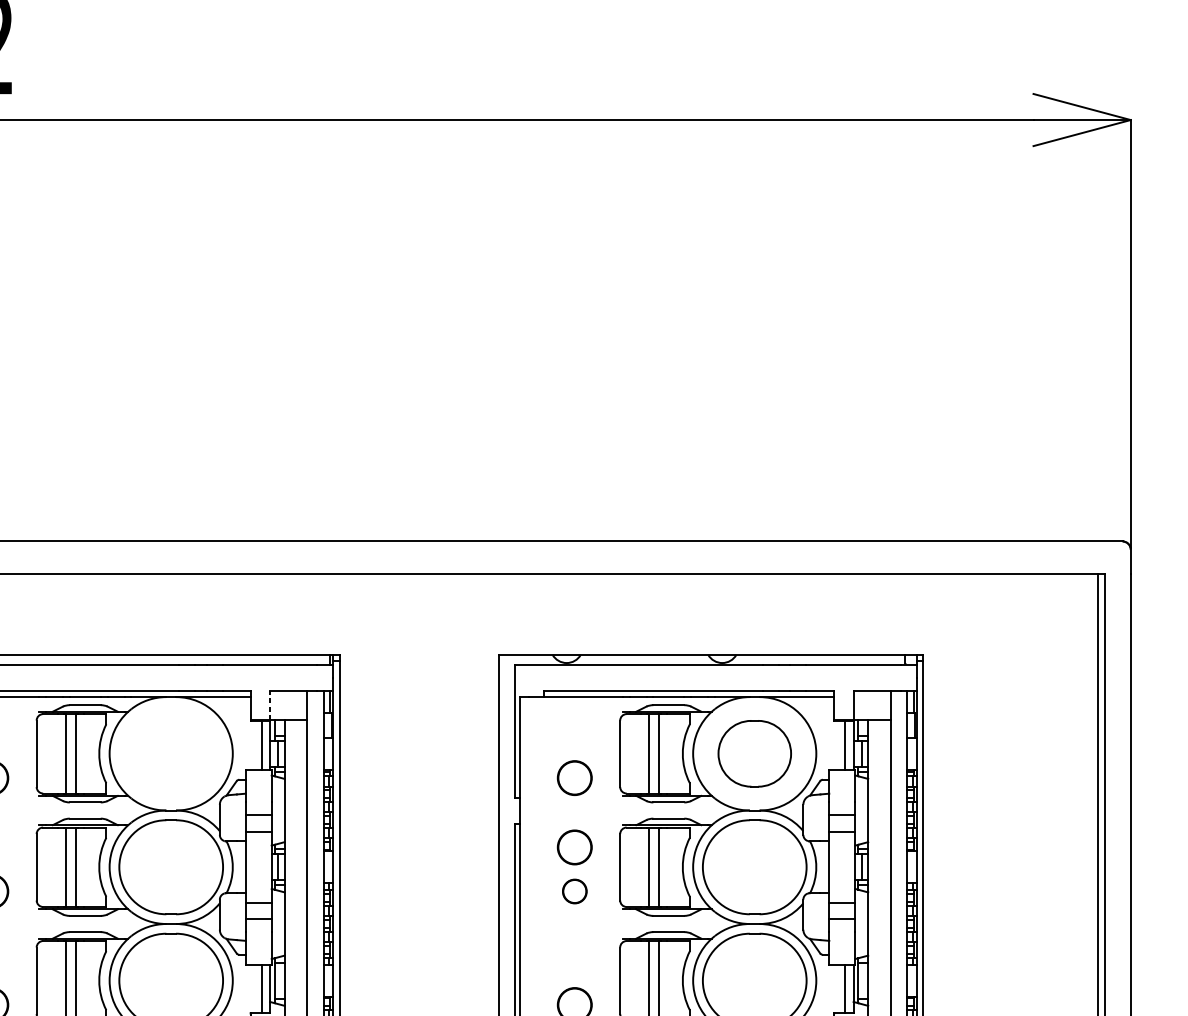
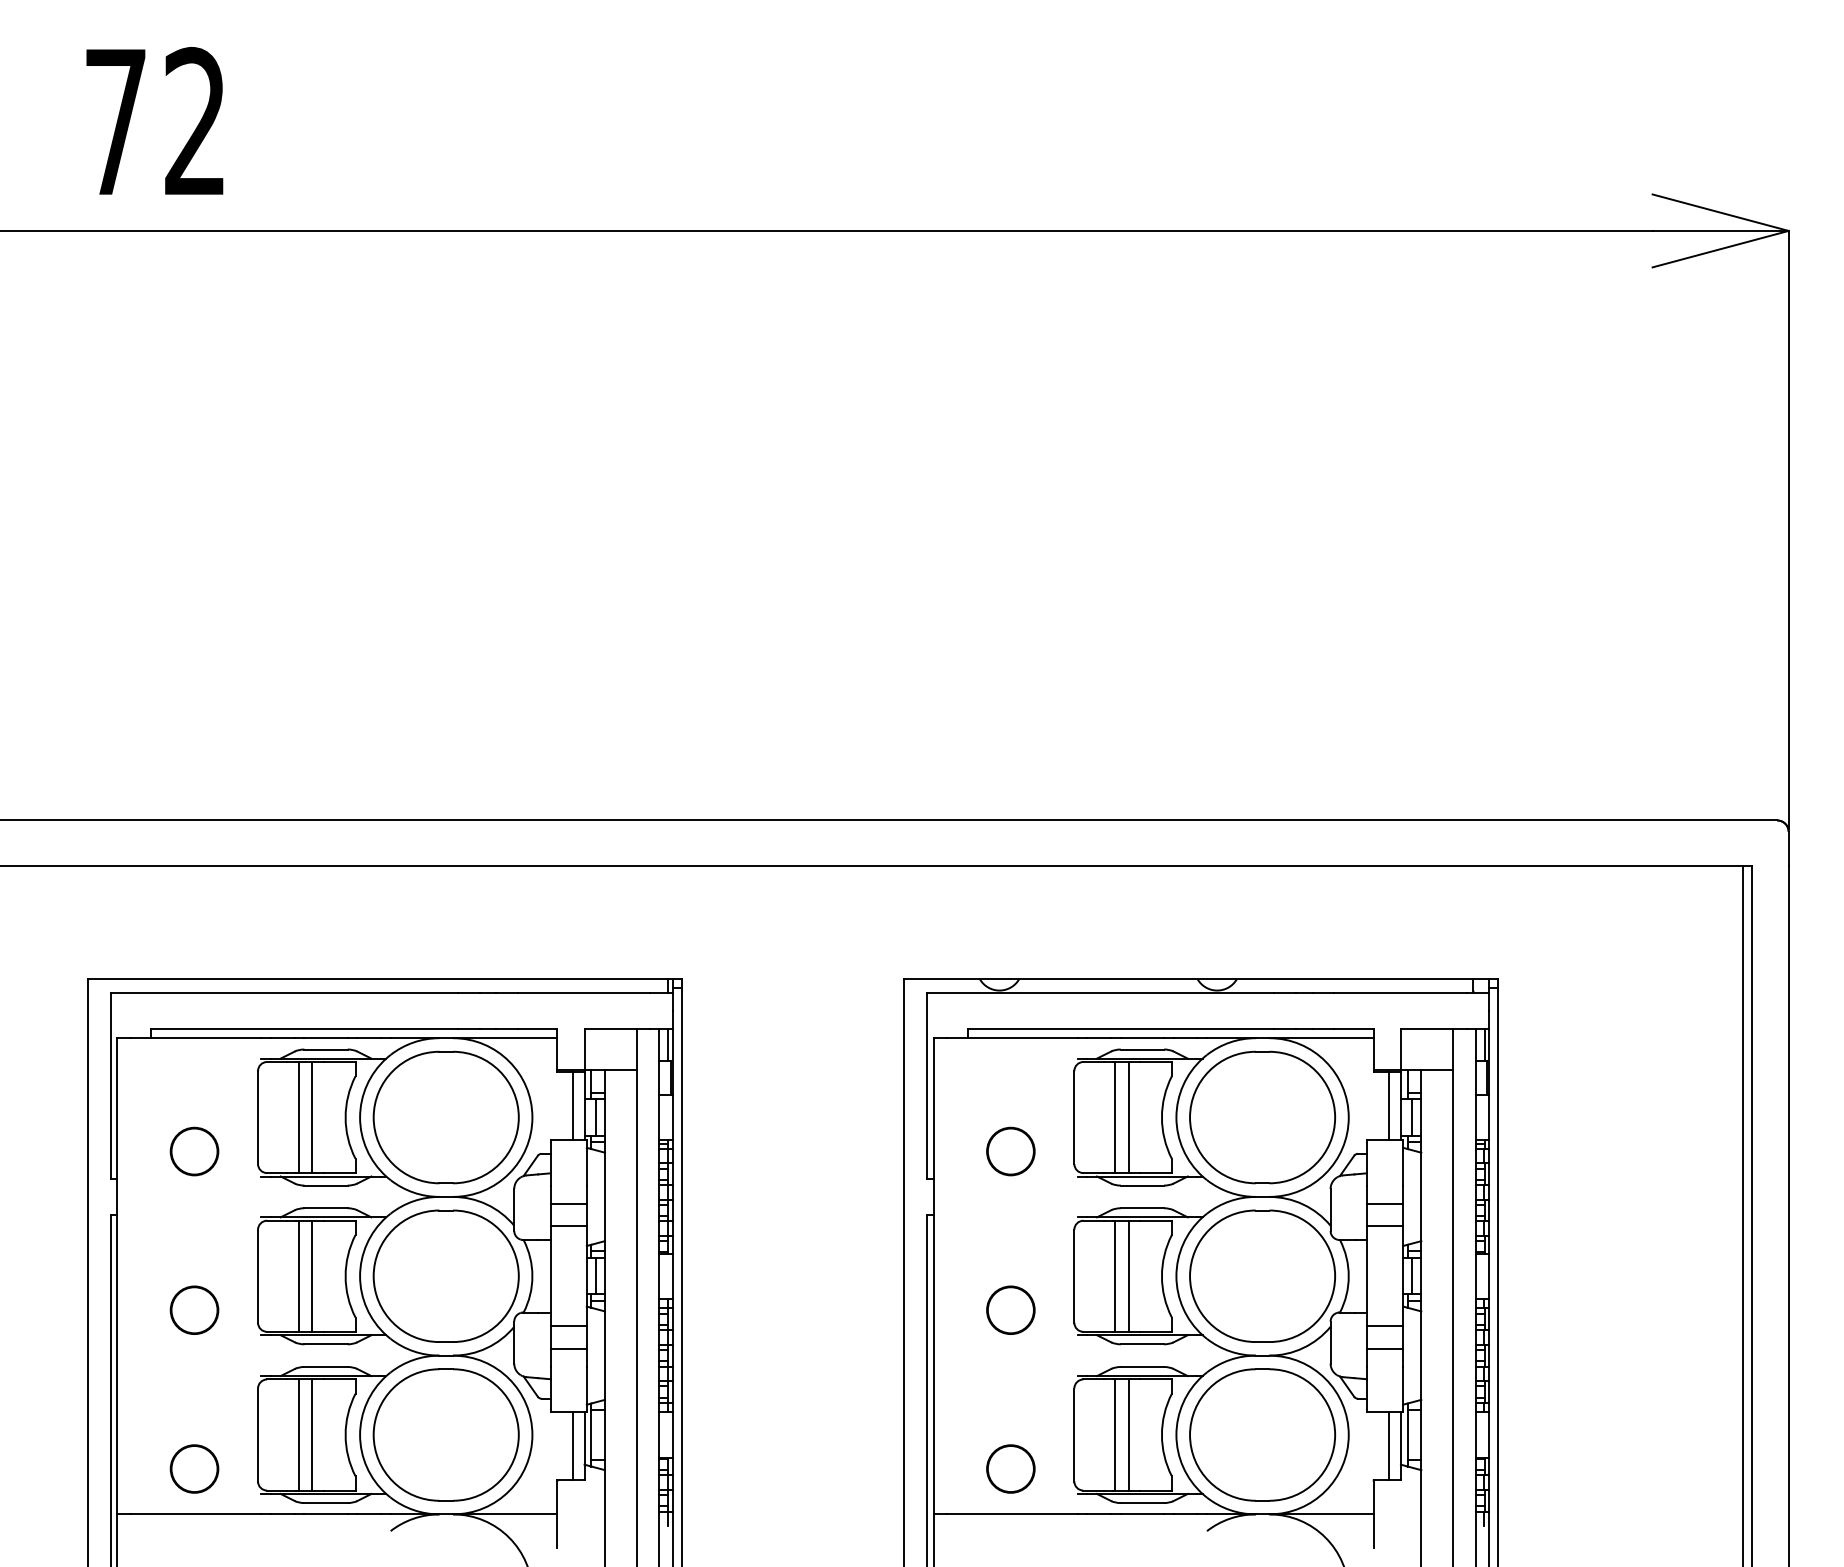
line: (270, 705) -> (584, 1049), dashed -> solid
part: (170, 753) -> (445, 1117), added
part: (754, 753) -> (1262, 1117), size x1.43
part: (574, 847) -> (1010, 1248), removed
circle: (574, 891) -> (1010, 1309), size x1.43

